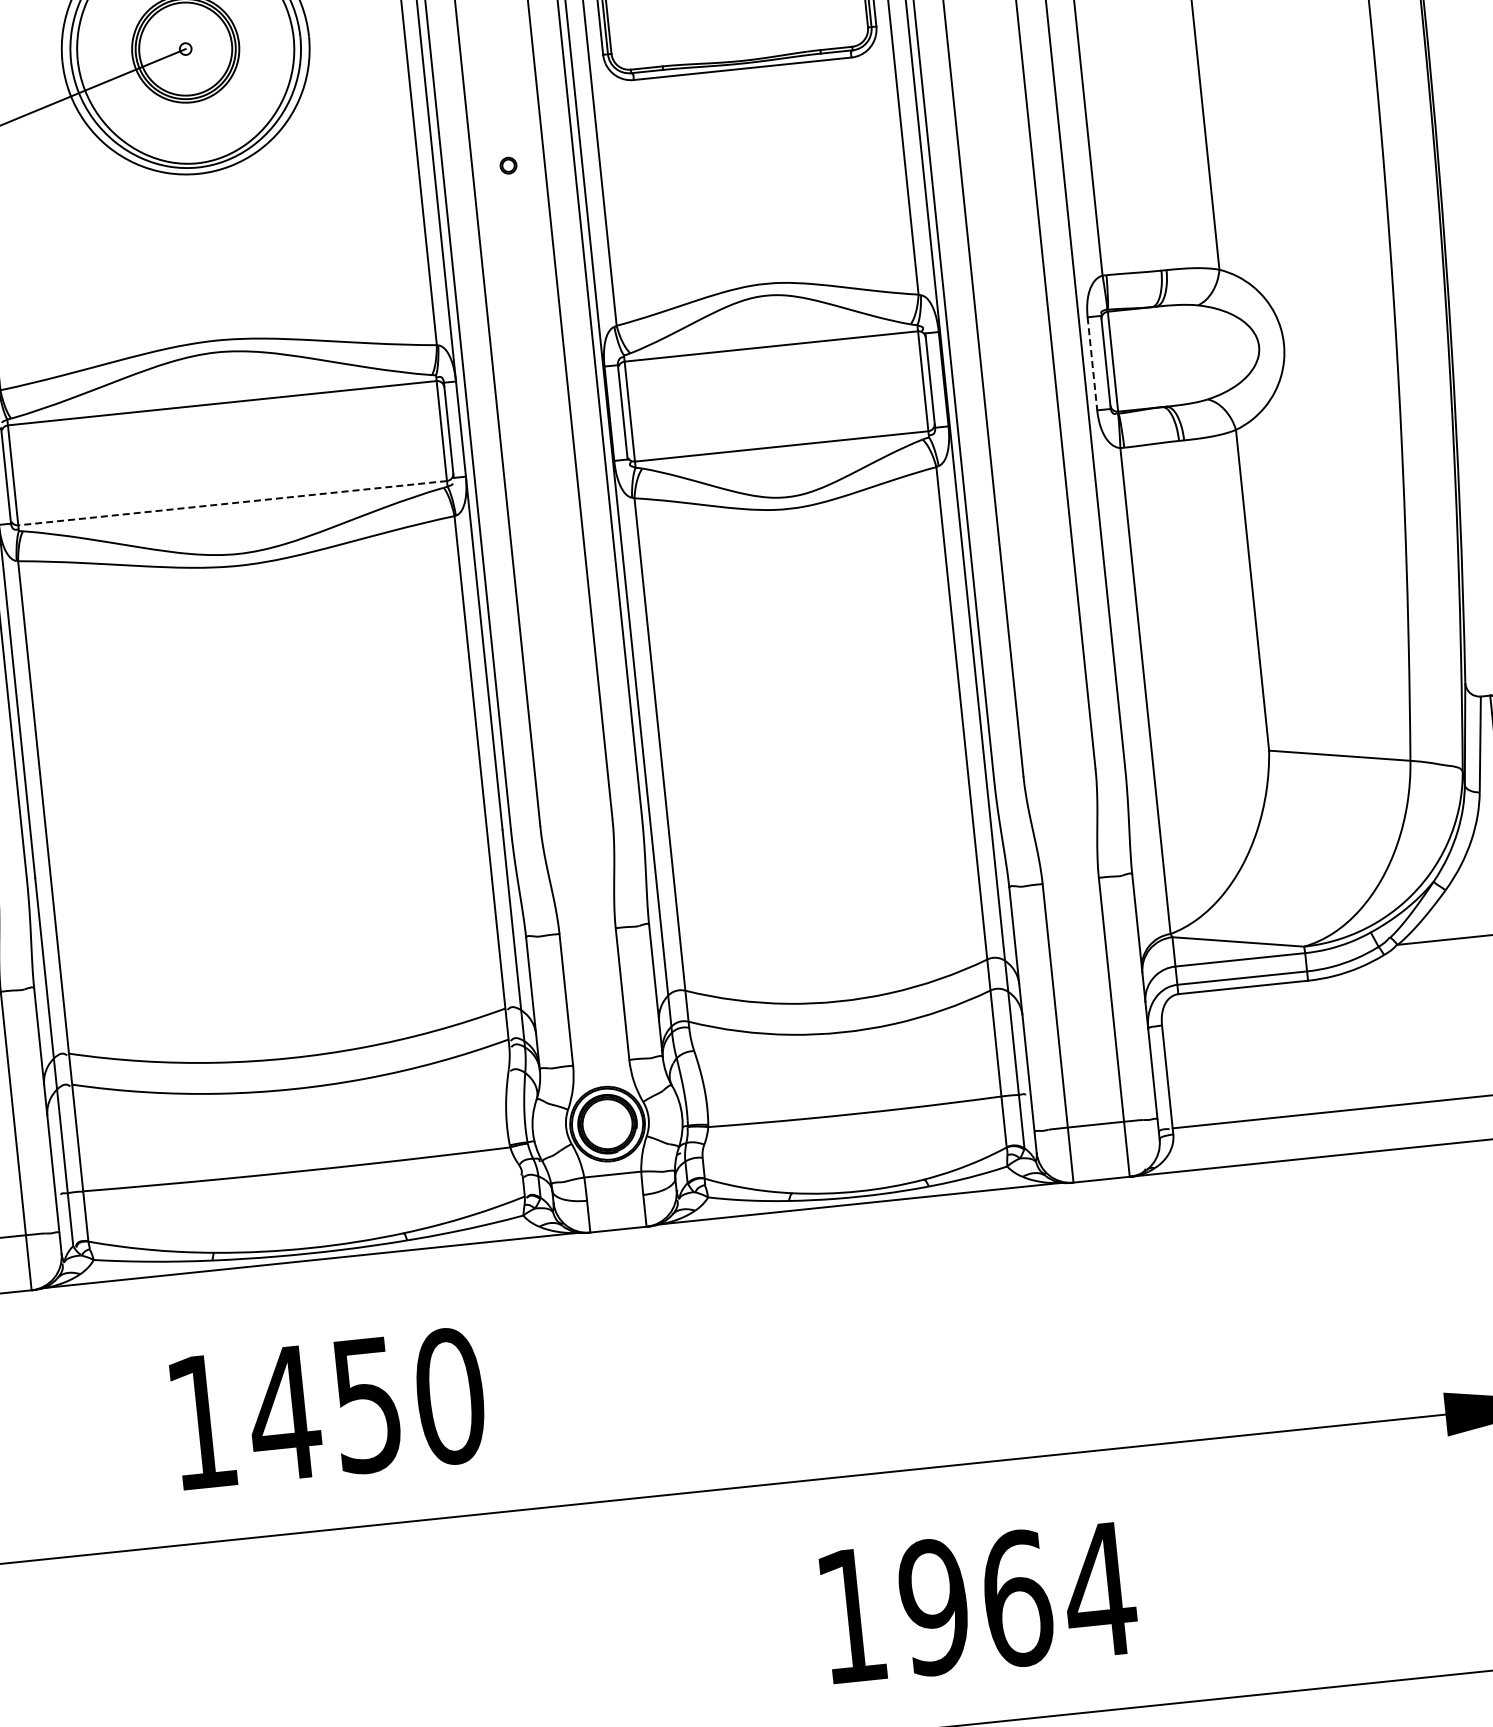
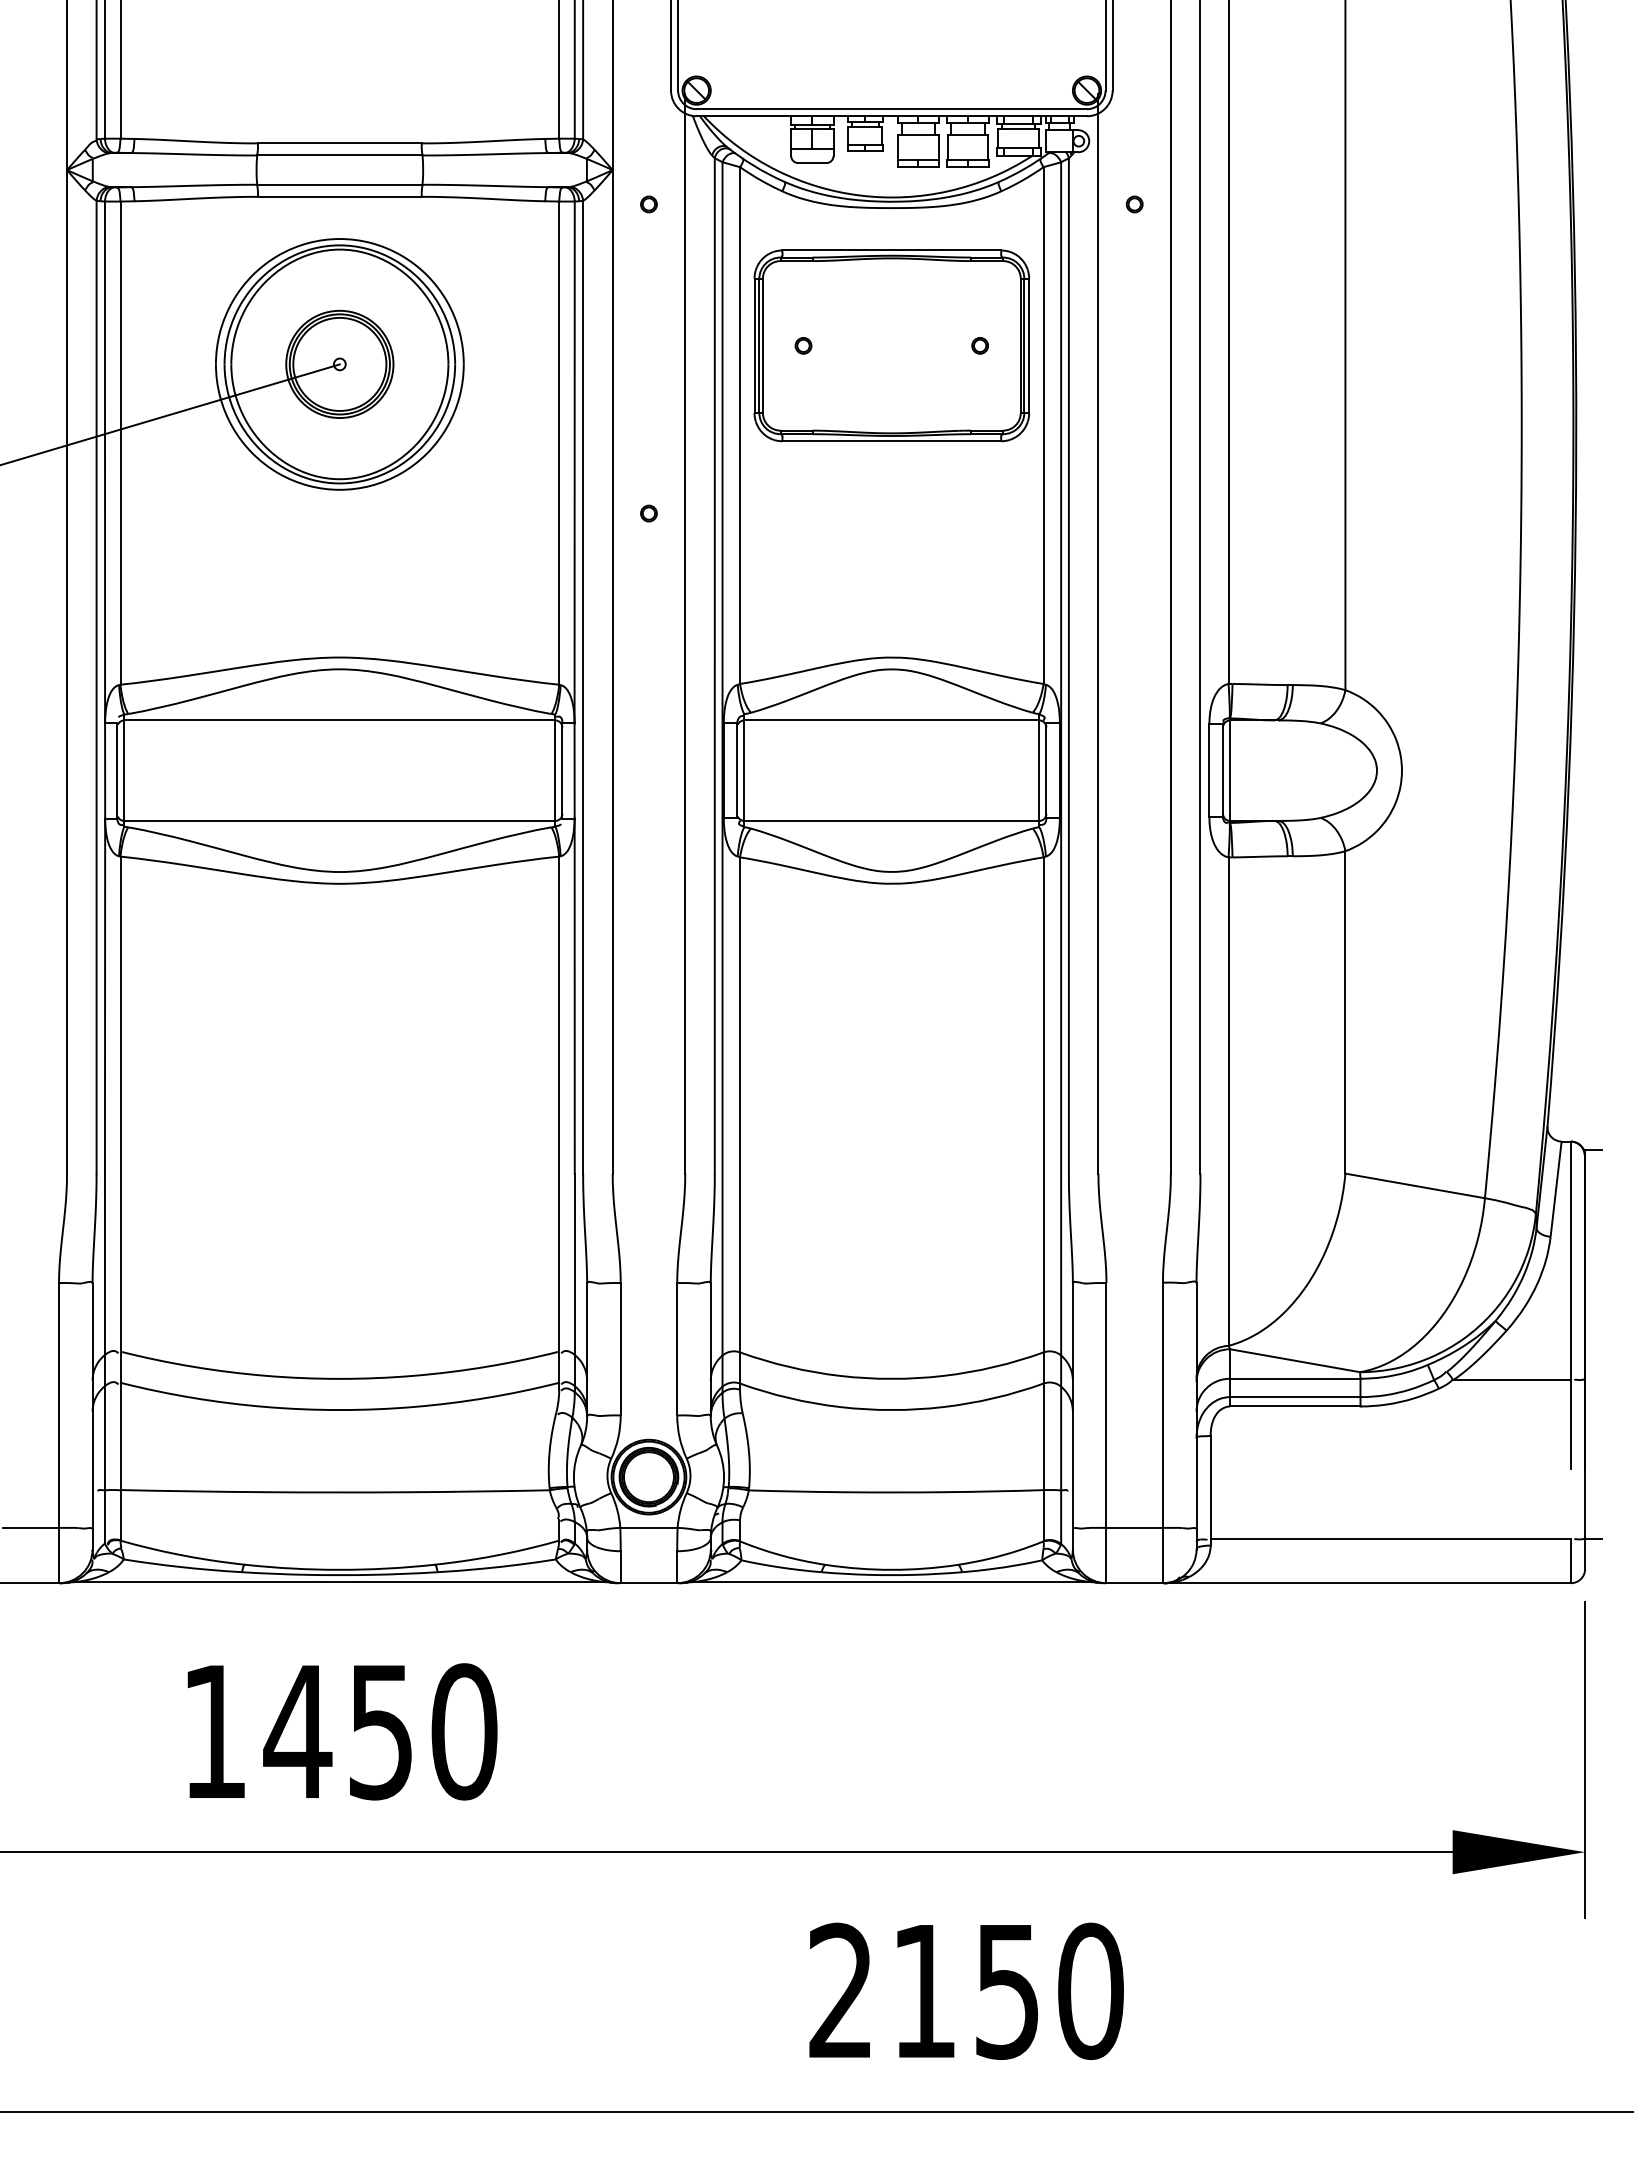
line: (1092, 363) -> (1209, 770), dashed -> solid
line: (232, 502) -> (339, 820), dashed -> solid
text: (977, 1602) -> (967, 1990), 1964 -> 2150

